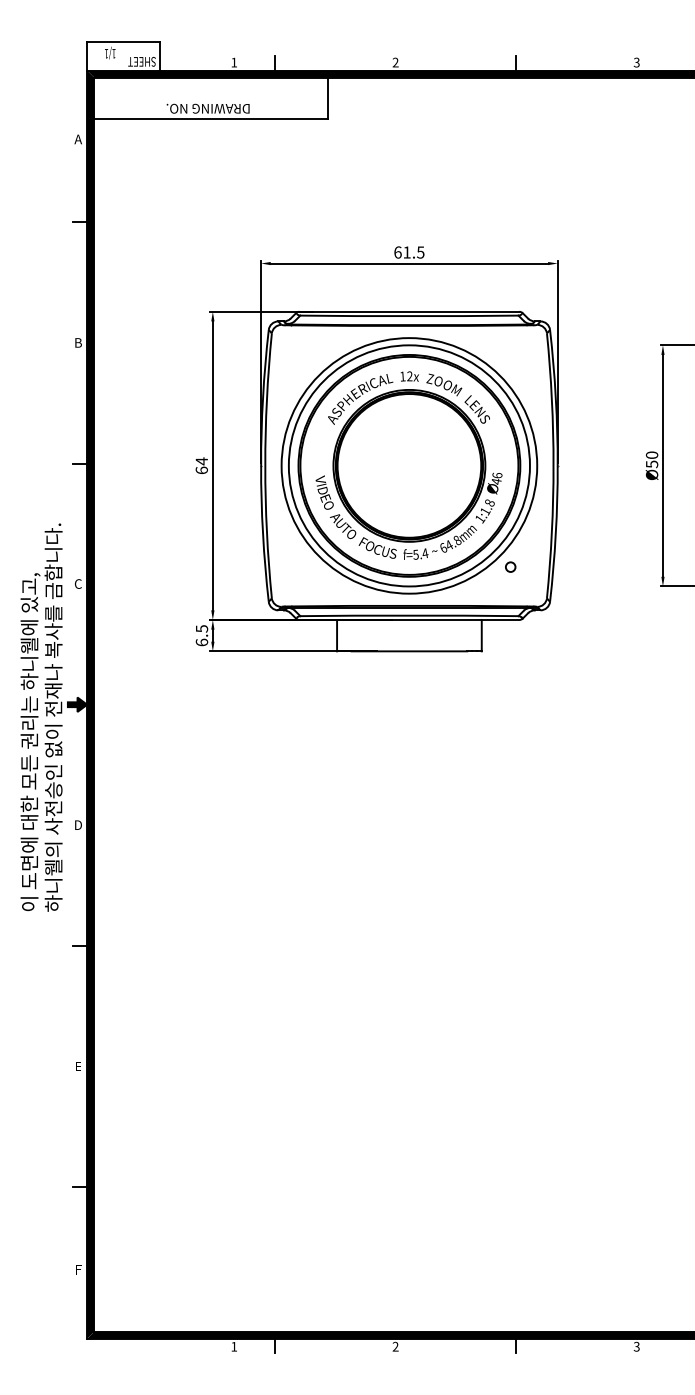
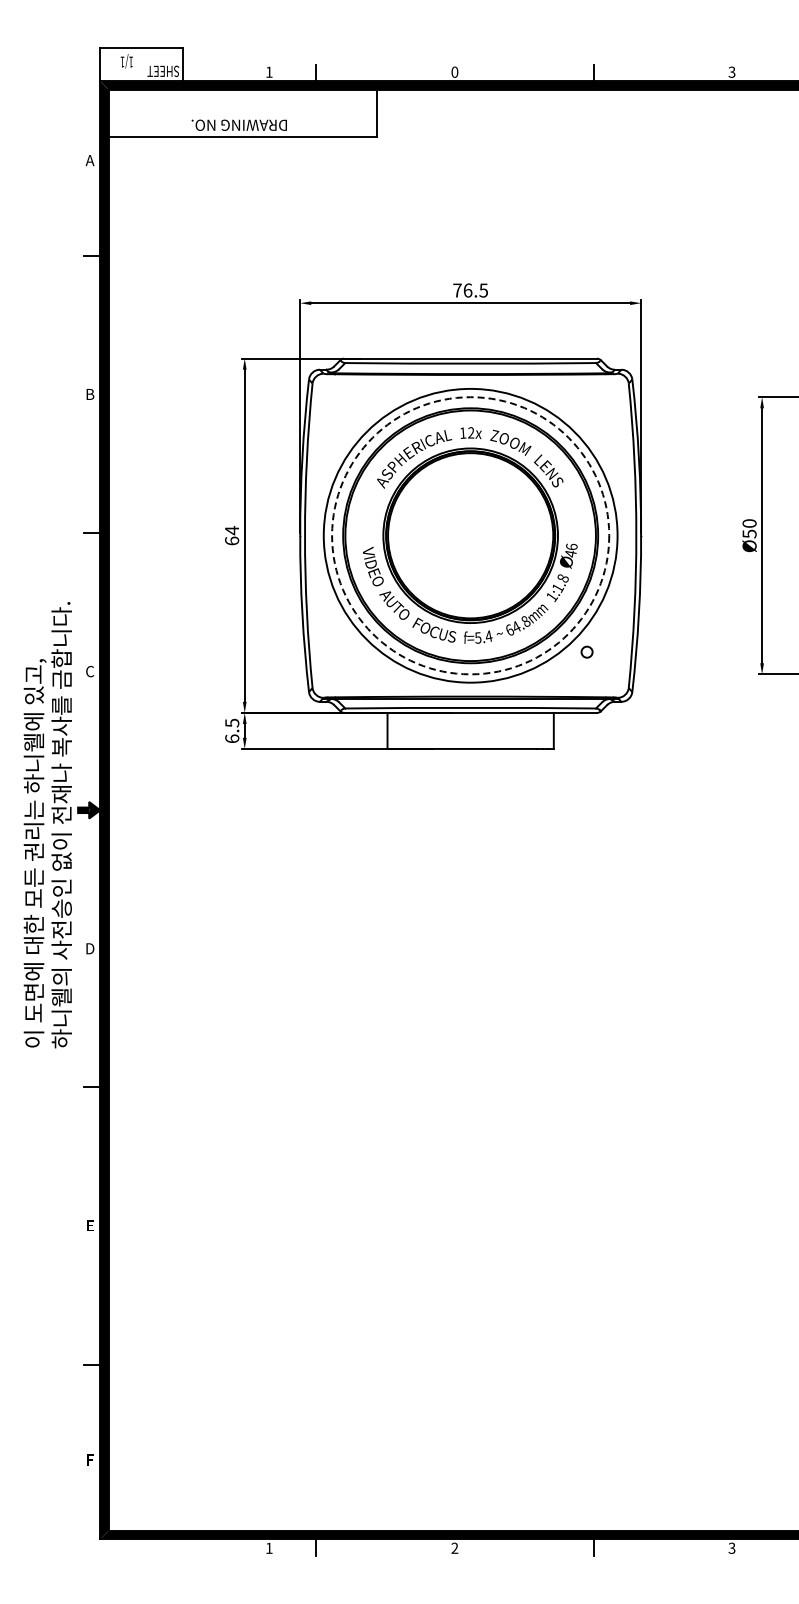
text: (395, 61) -> (454, 71), 2 -> 0
text: (402, 252) -> (462, 290), 61.5 -> 76.5
circle: (409, 465) -> (470, 535), solid -> dashed

